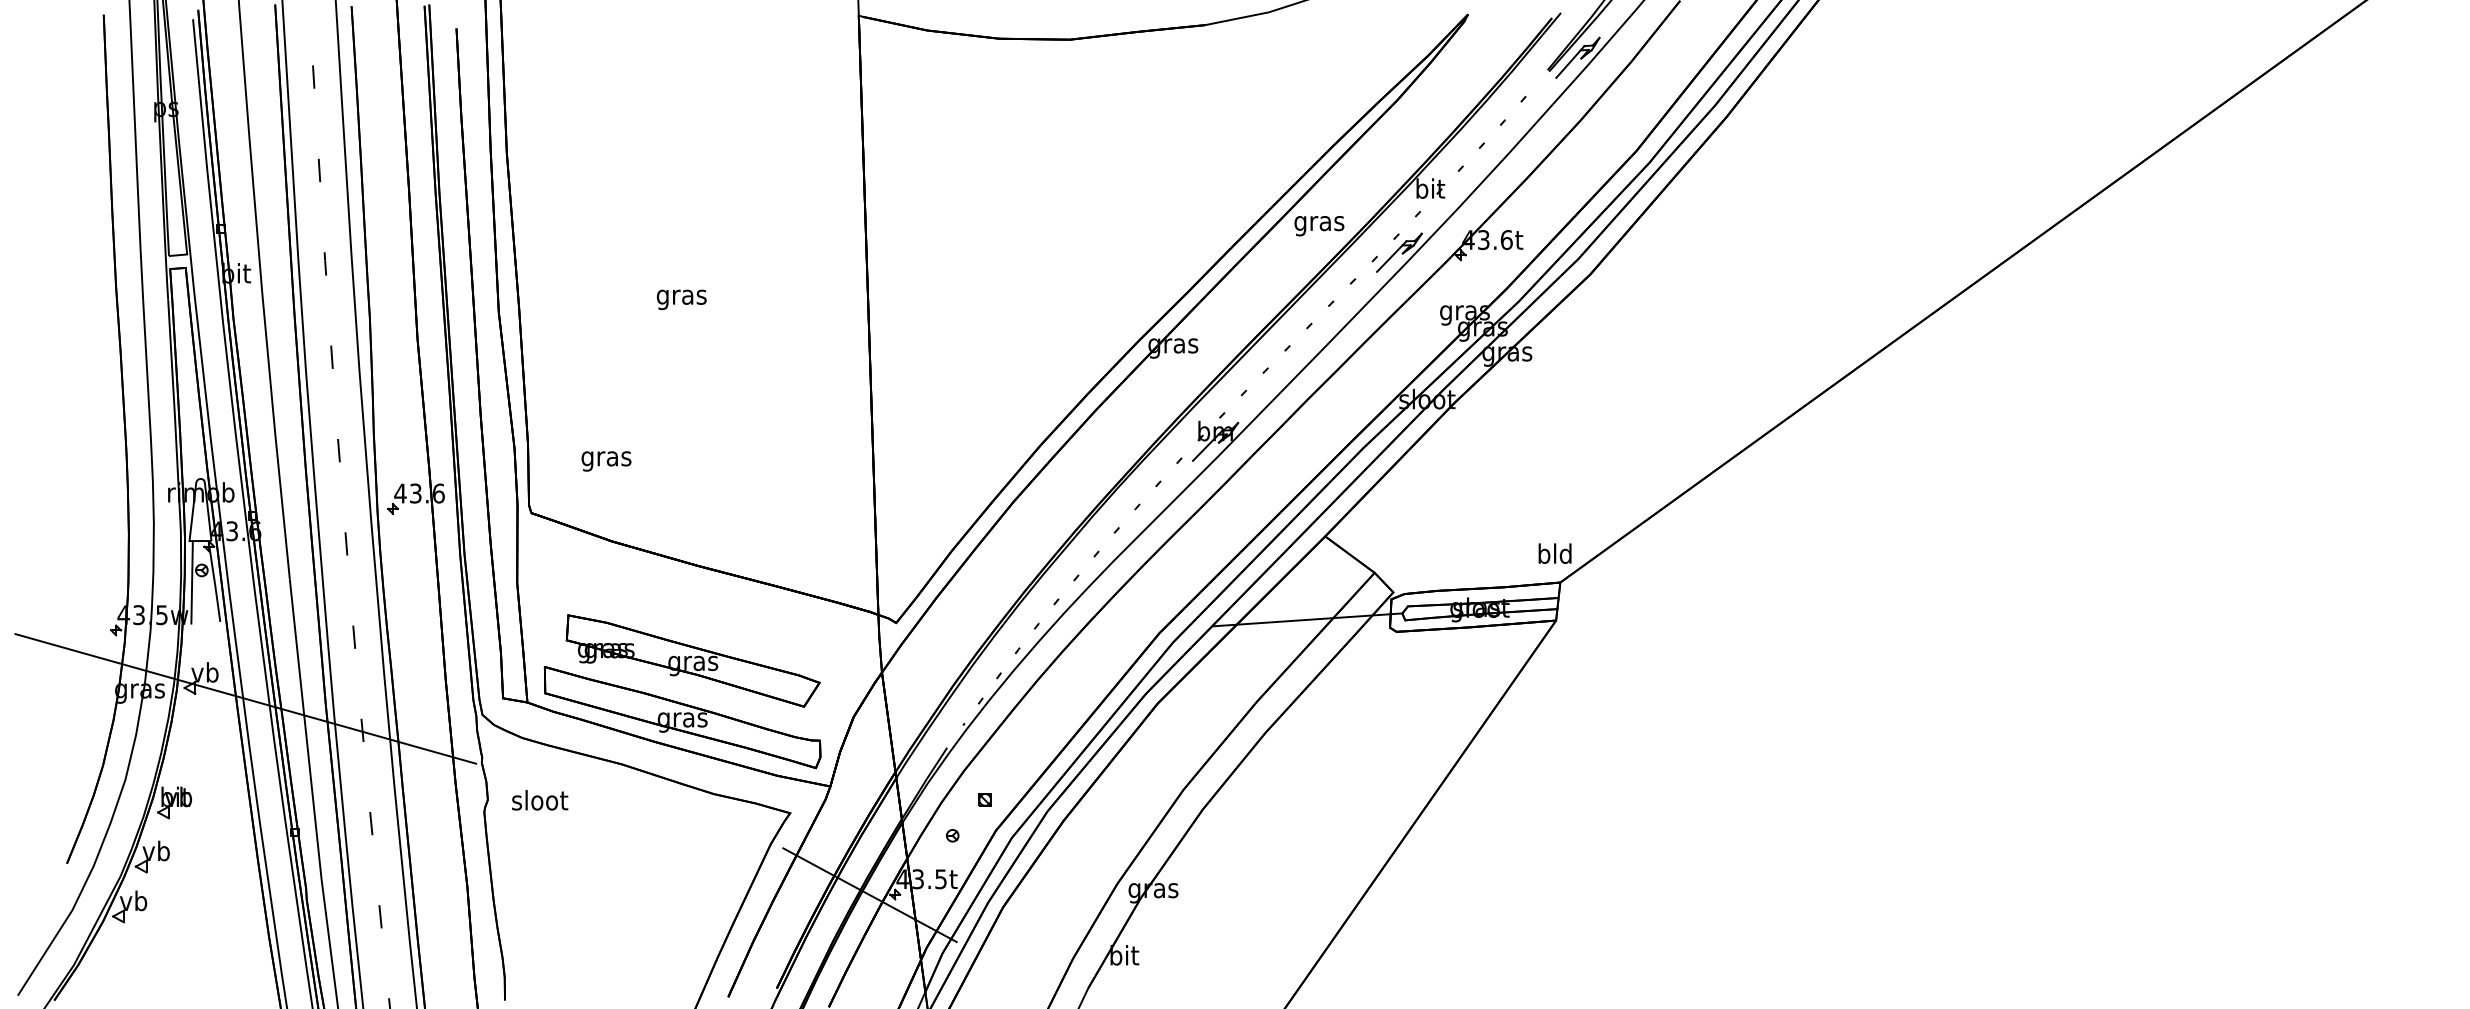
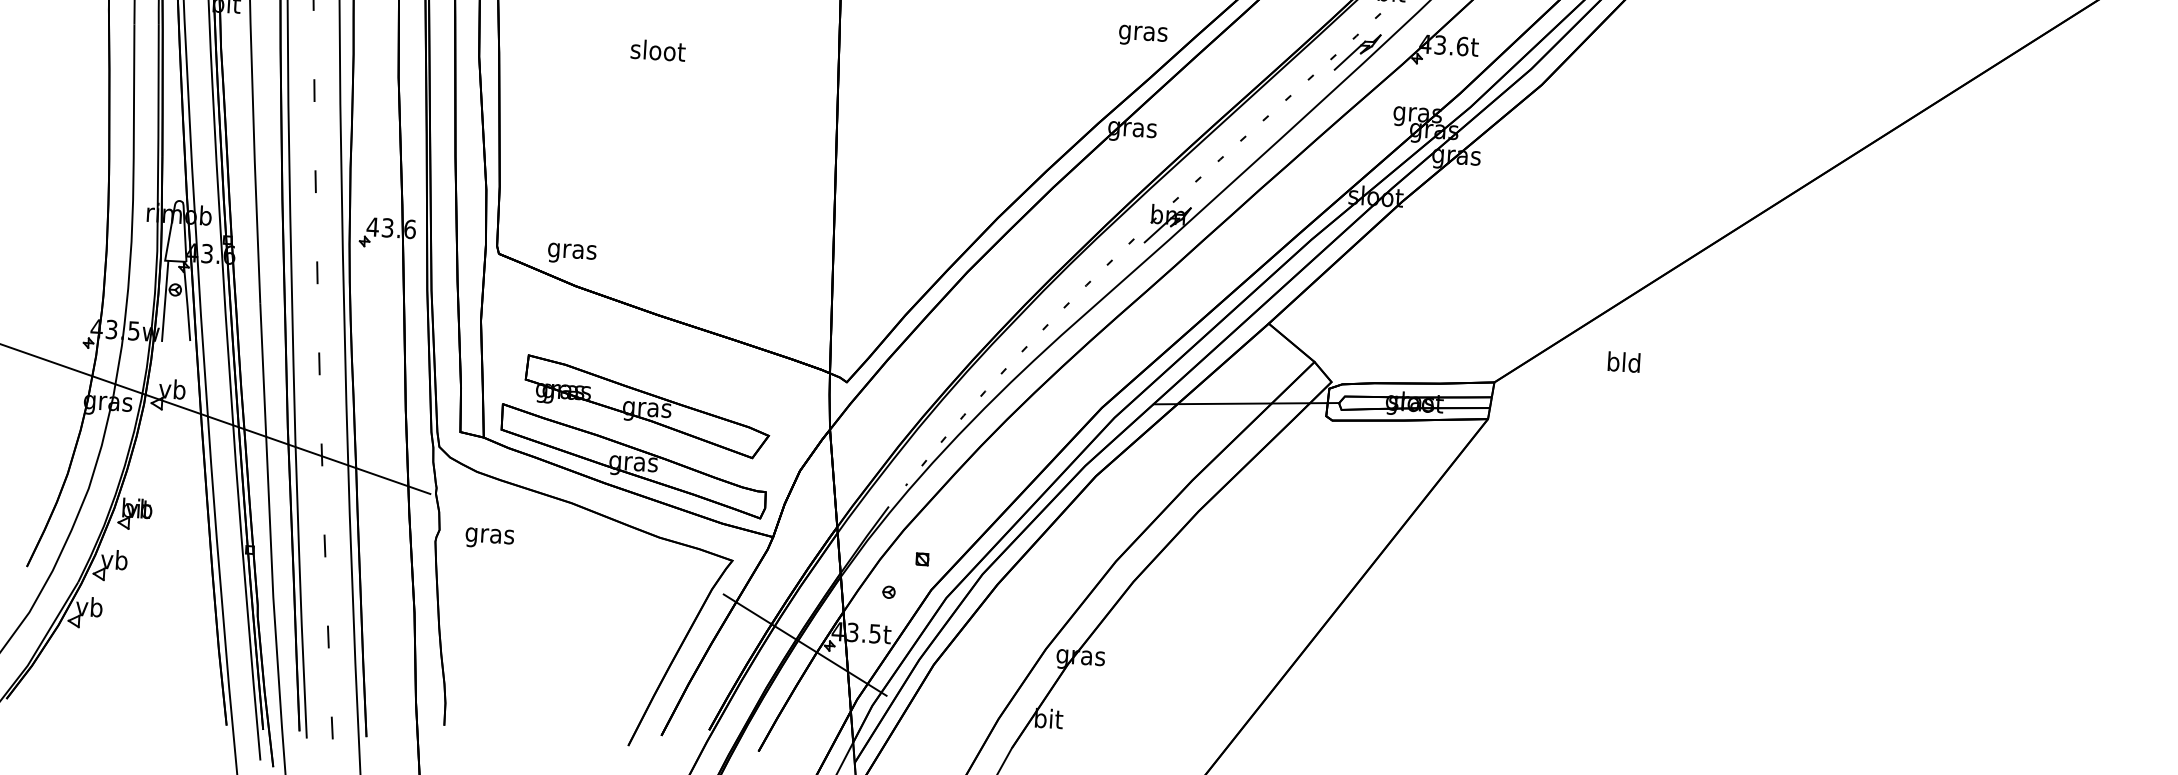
text: (1319, 226) -> (1143, 36), moved
text: (682, 297) -> (658, 53), gras -> sloot
text: (606, 461) -> (572, 253), moved
text: (1554, 553) -> (1623, 361), moved
text: (540, 802) -> (490, 535), sloot -> gras

